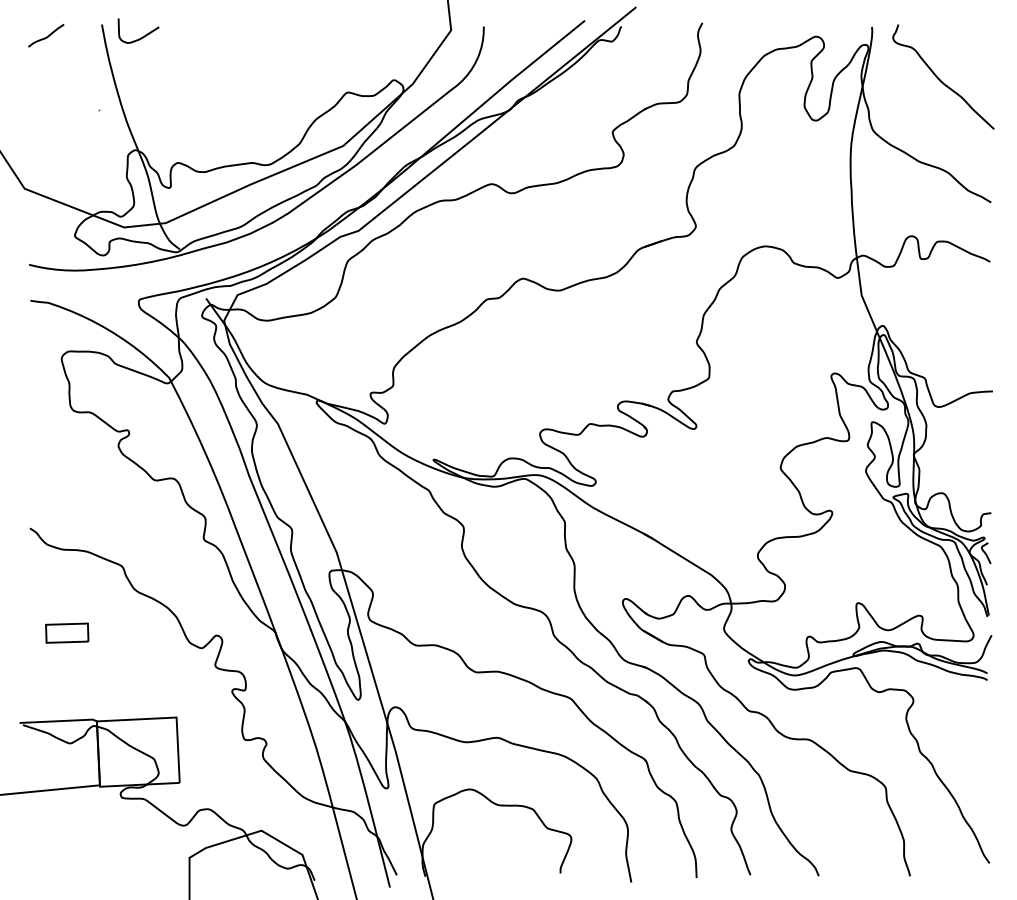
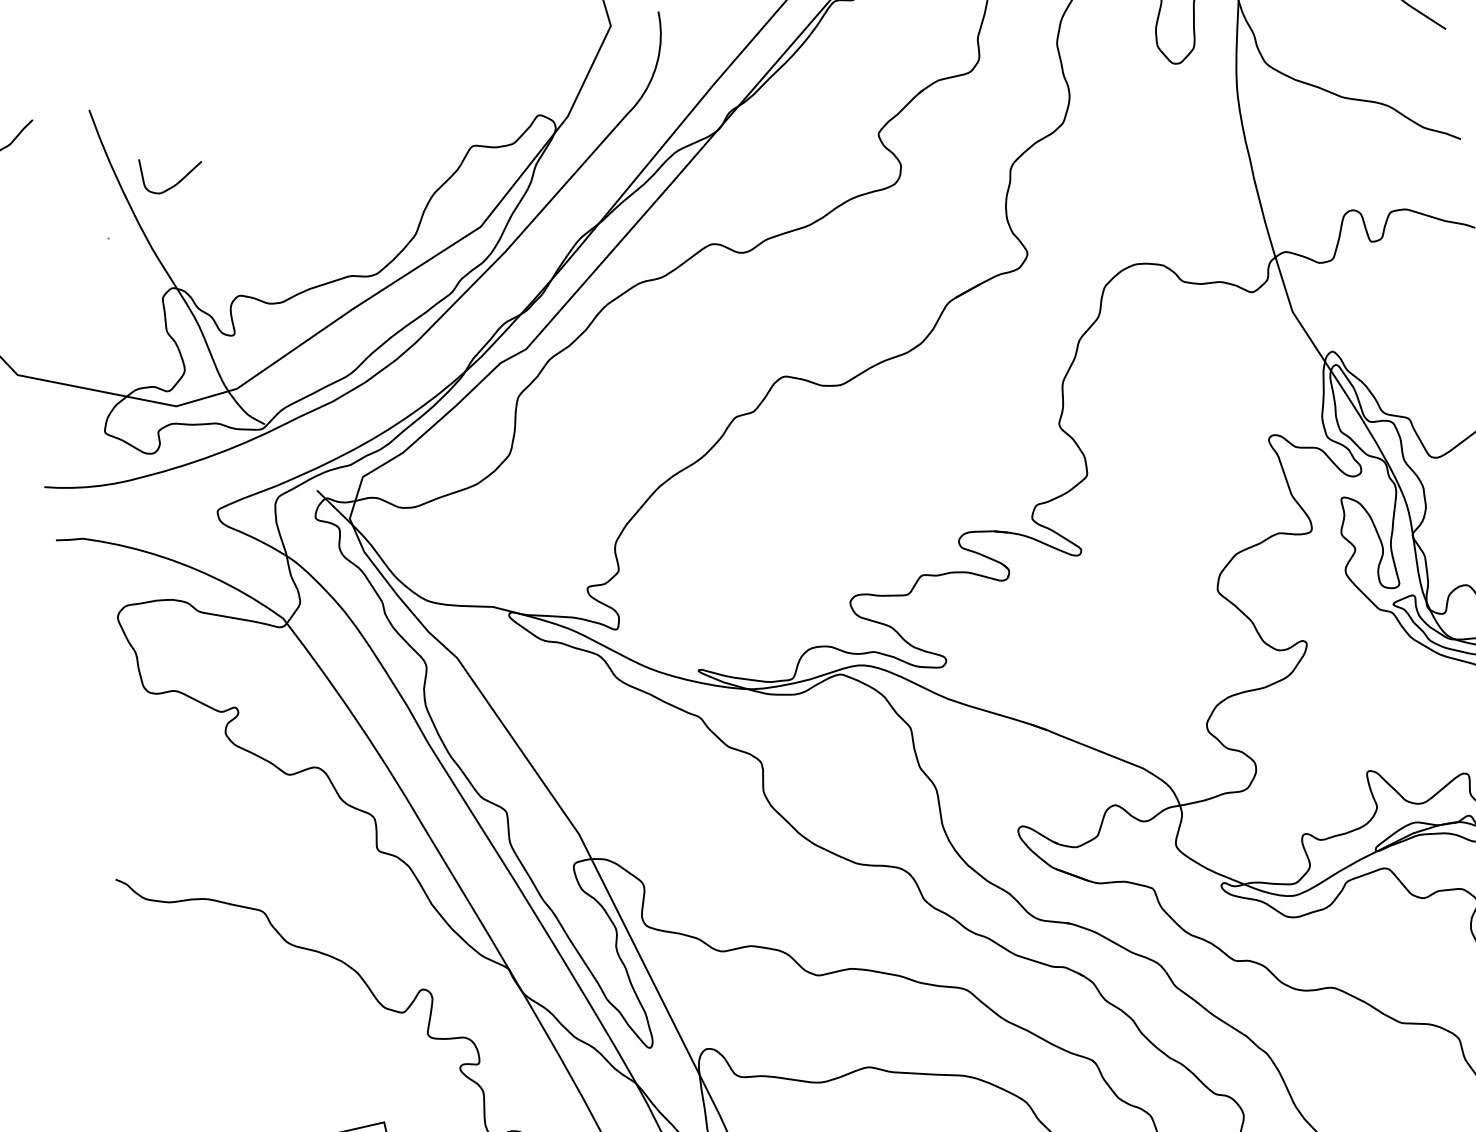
curve: (142, 36) -> (179, 179), moved
part: (67, 632) -> (199, 1024), removed

